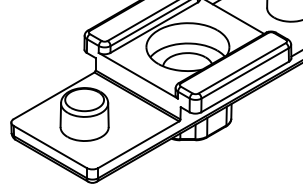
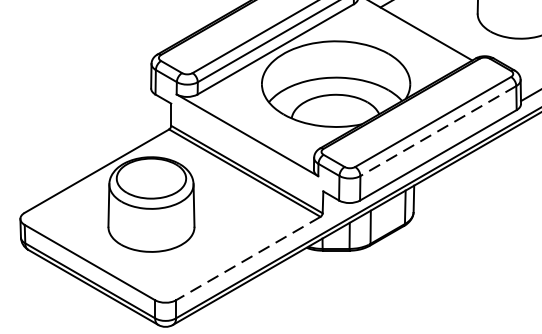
line: (244, 73) -> (437, 131), solid -> dashed
line: (138, 144) -> (247, 258), solid -> dashed

